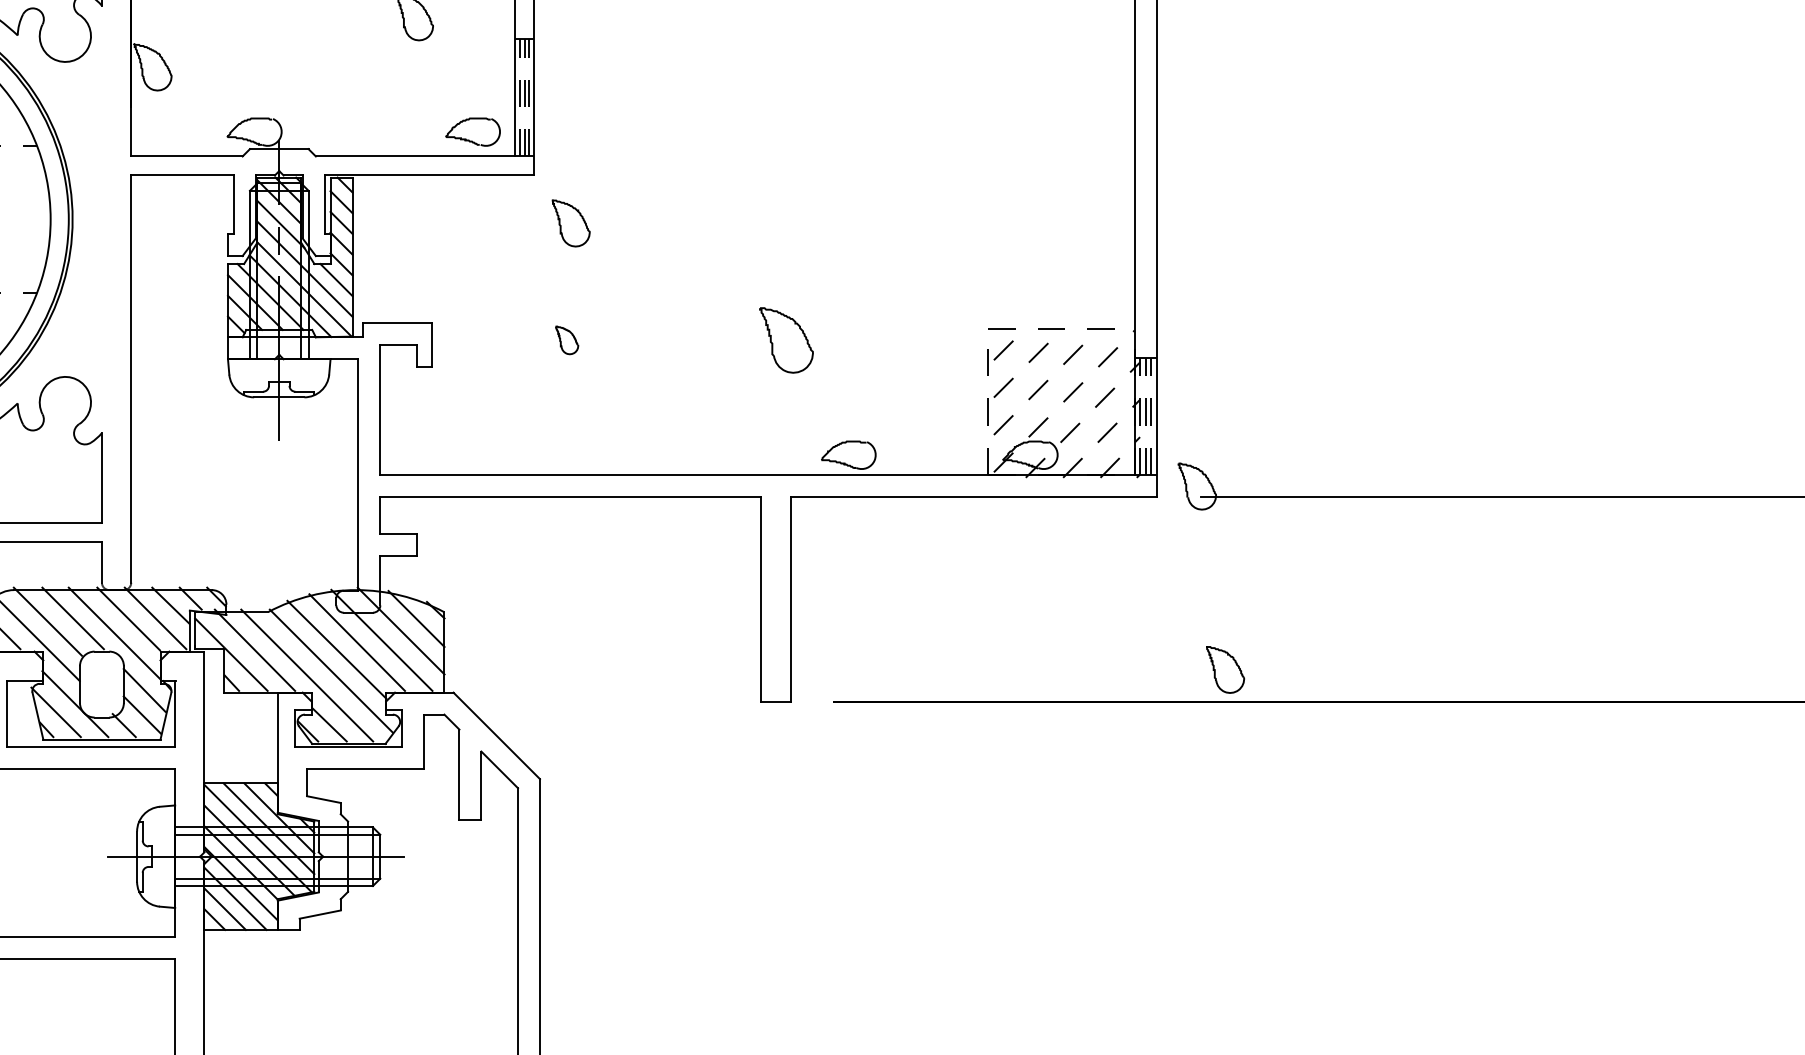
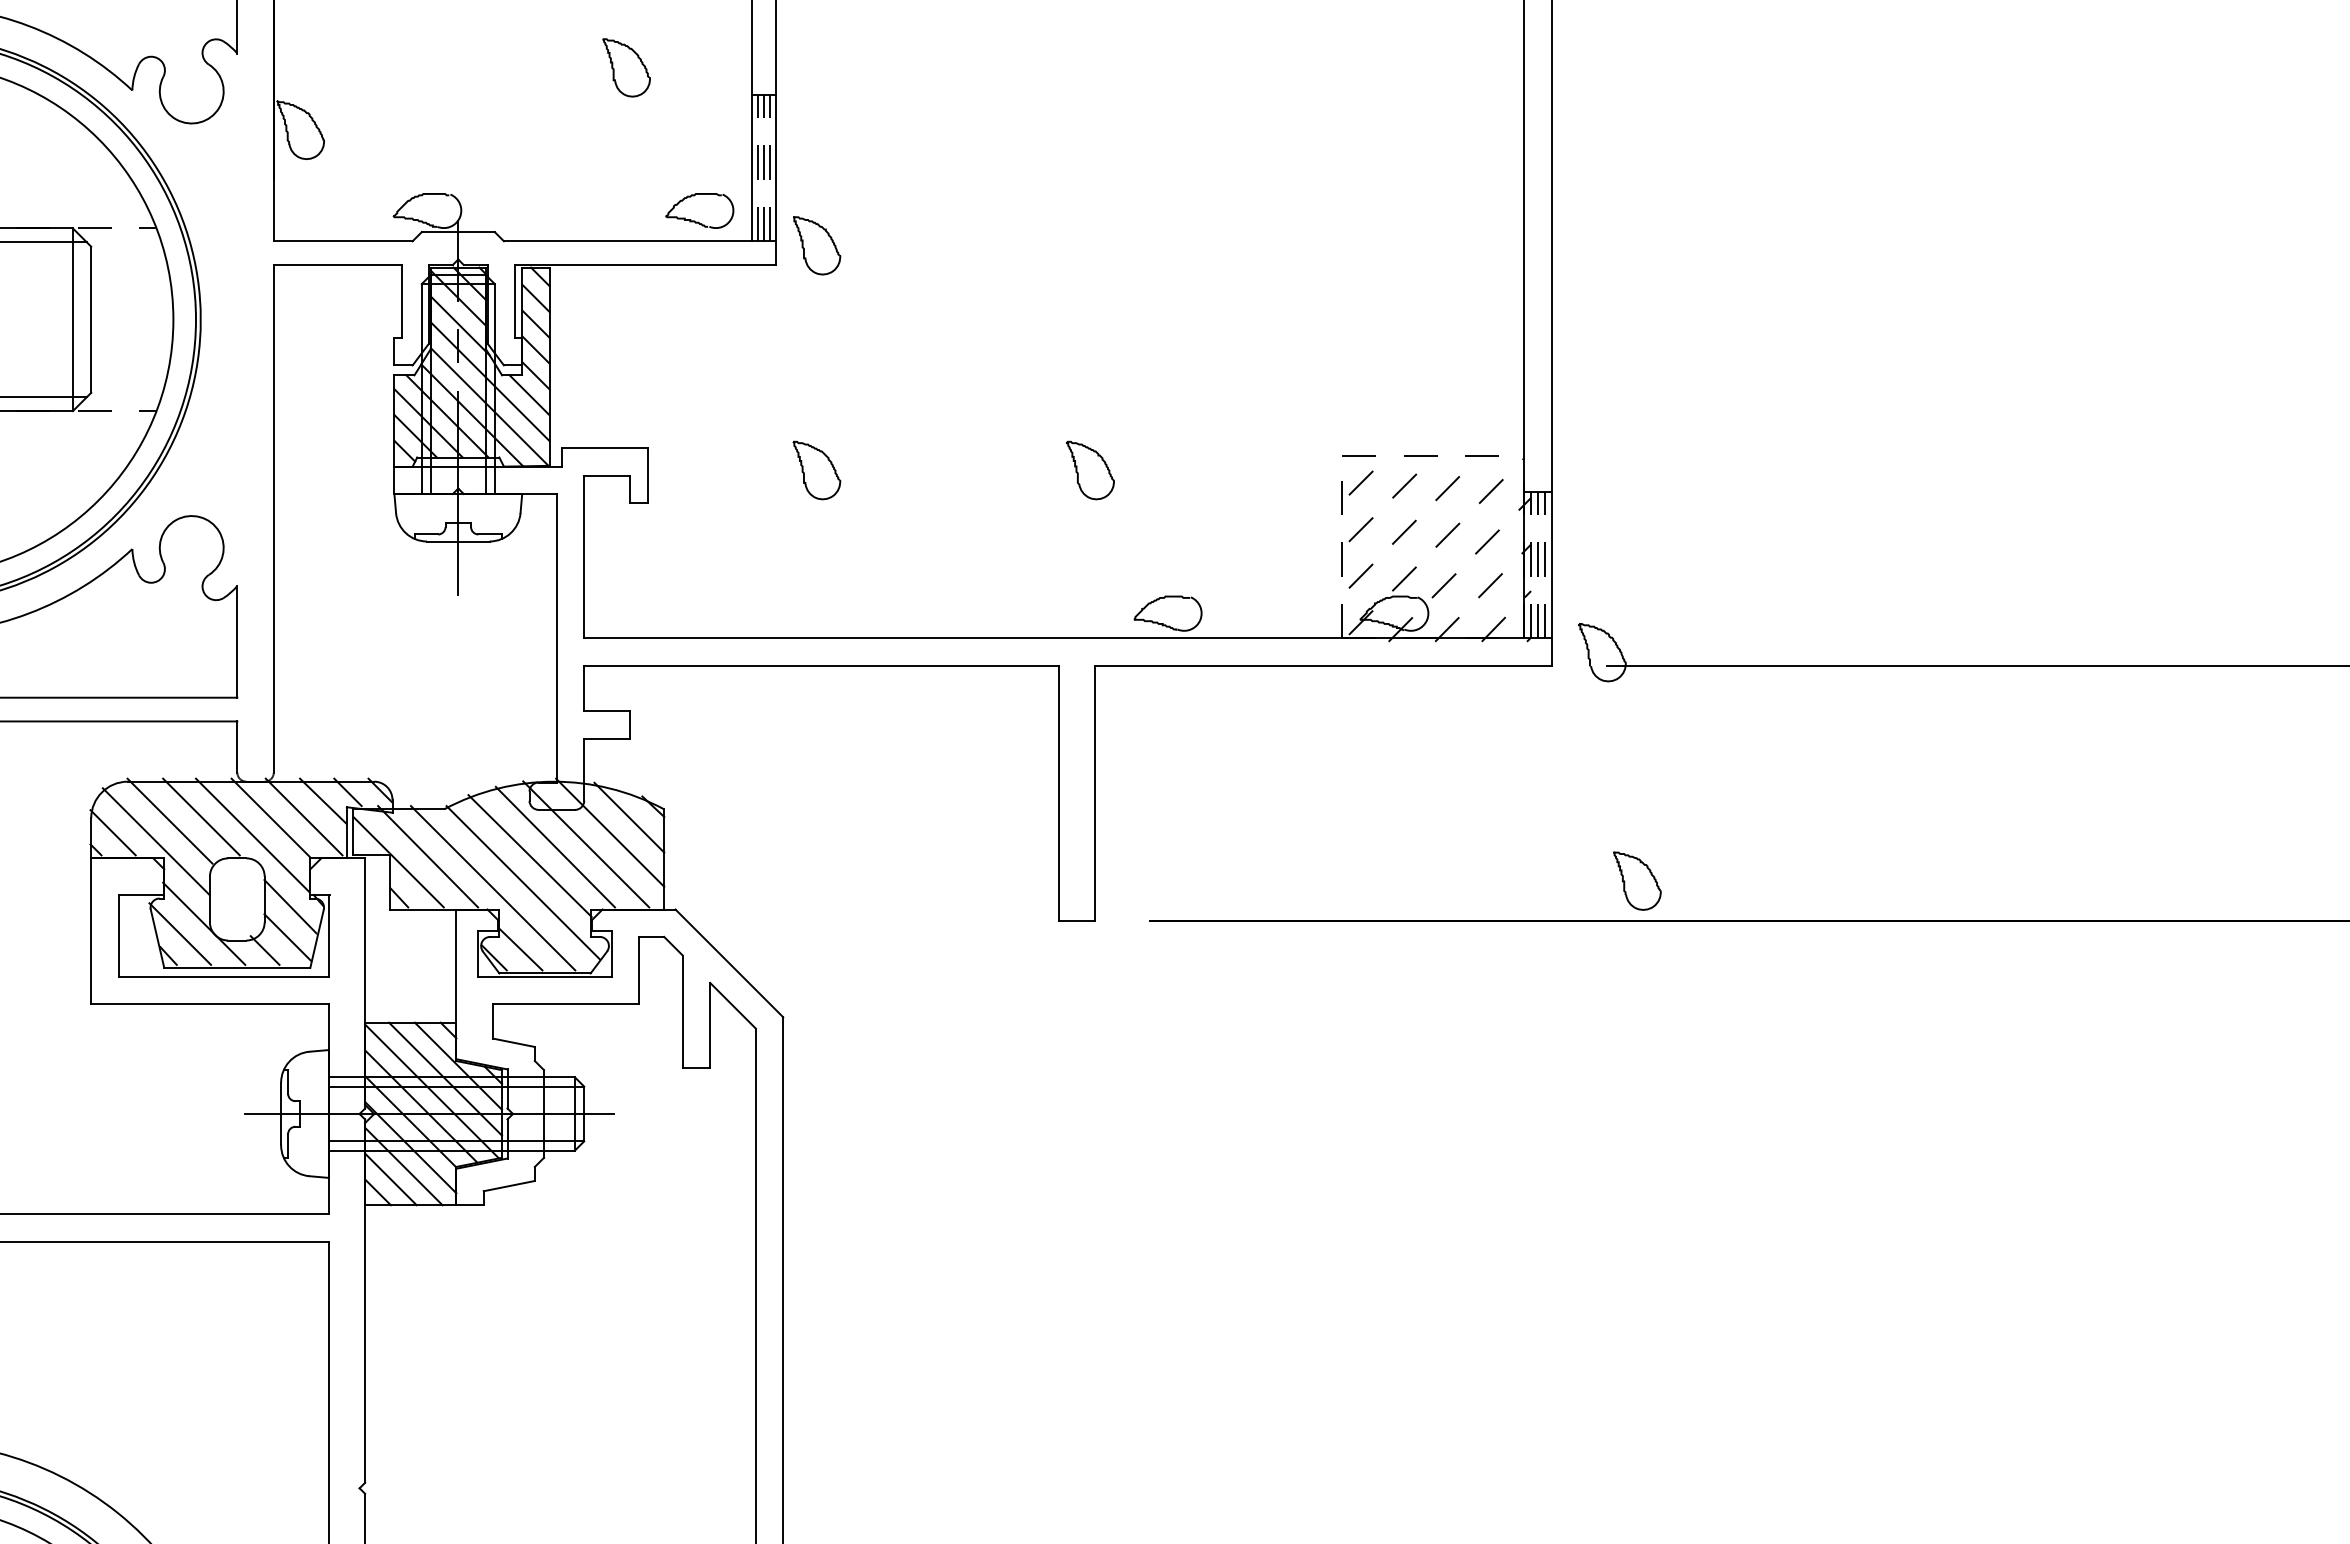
part: (571, 223) -> (817, 245), moved
part: (566, 340) -> (816, 470), size x1.67
part: (786, 340) -> (1090, 470), size x0.71

